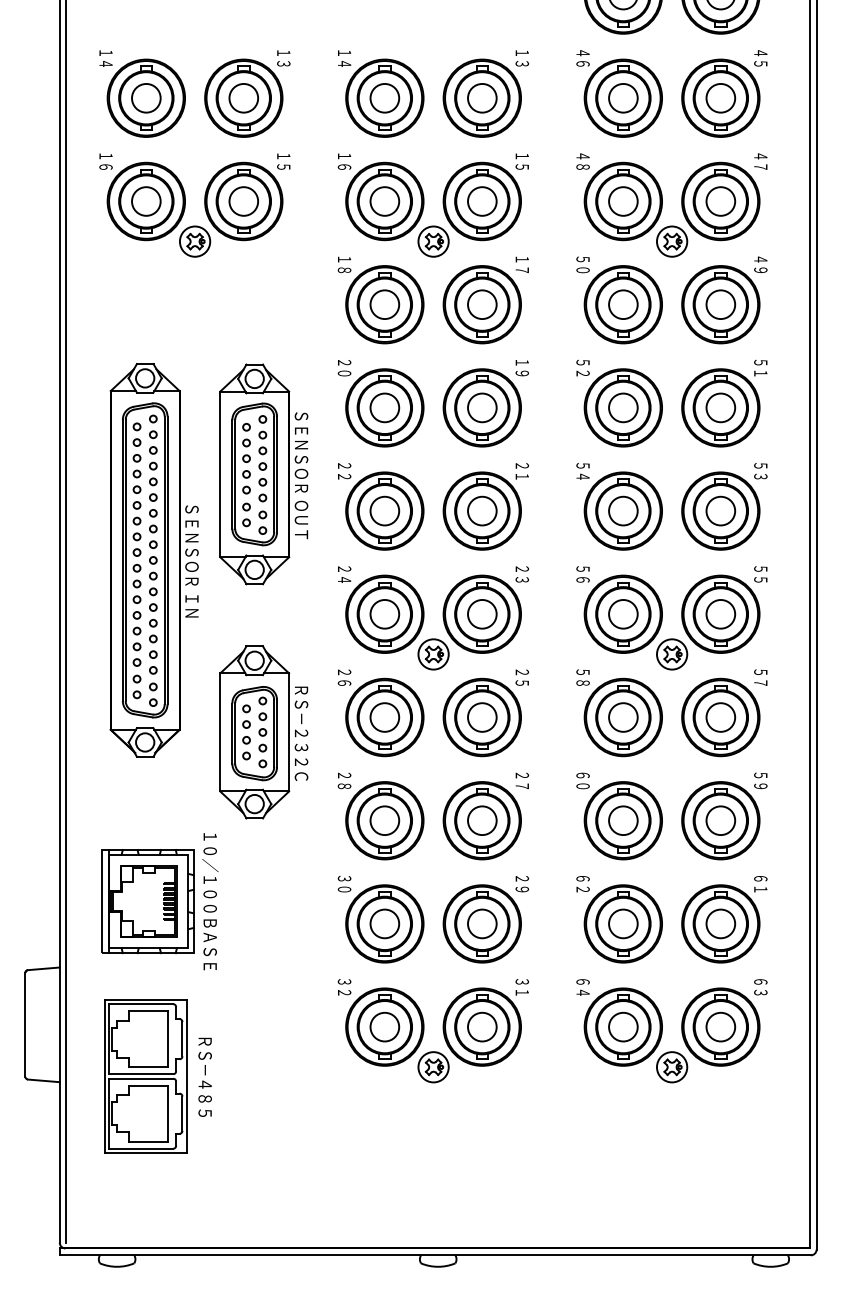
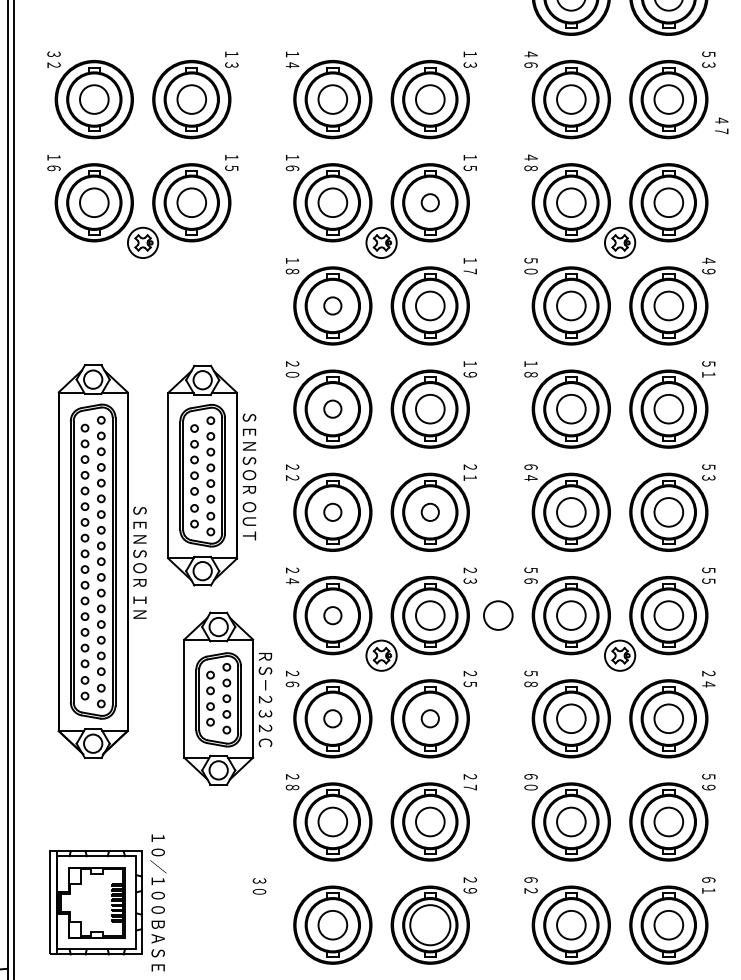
text: (105, 58) -> (53, 59), １４ -> ３２
text: (760, 58) -> (708, 59), ４５ -> ５３
text: (760, 161) -> (721, 125), moved
circle: (482, 201) -> (430, 202), size x0.6
circle: (384, 304) -> (332, 305), size x0.6
text: (582, 367) -> (530, 368), ５２ -> １８
circle: (384, 407) -> (332, 408), size x0.6
text: (582, 465) -> (530, 466), ５４ -> ６４
circle: (384, 510) -> (332, 511), size x0.6
circle: (482, 510) -> (430, 511), size x0.6
circle: (384, 614) -> (332, 615), size x0.6
circle: (550, 614) -> (498, 615), added
text: (760, 677) -> (708, 678), ５７ -> ２４
circle: (384, 717) -> (332, 718), size x0.6
circle: (482, 717) -> (430, 718), size x0.6
part: (263, 732) -> (227, 698), moved
text: (344, 884) -> (259, 886), moved
circle: (482, 923) -> (430, 924), size x1.4

